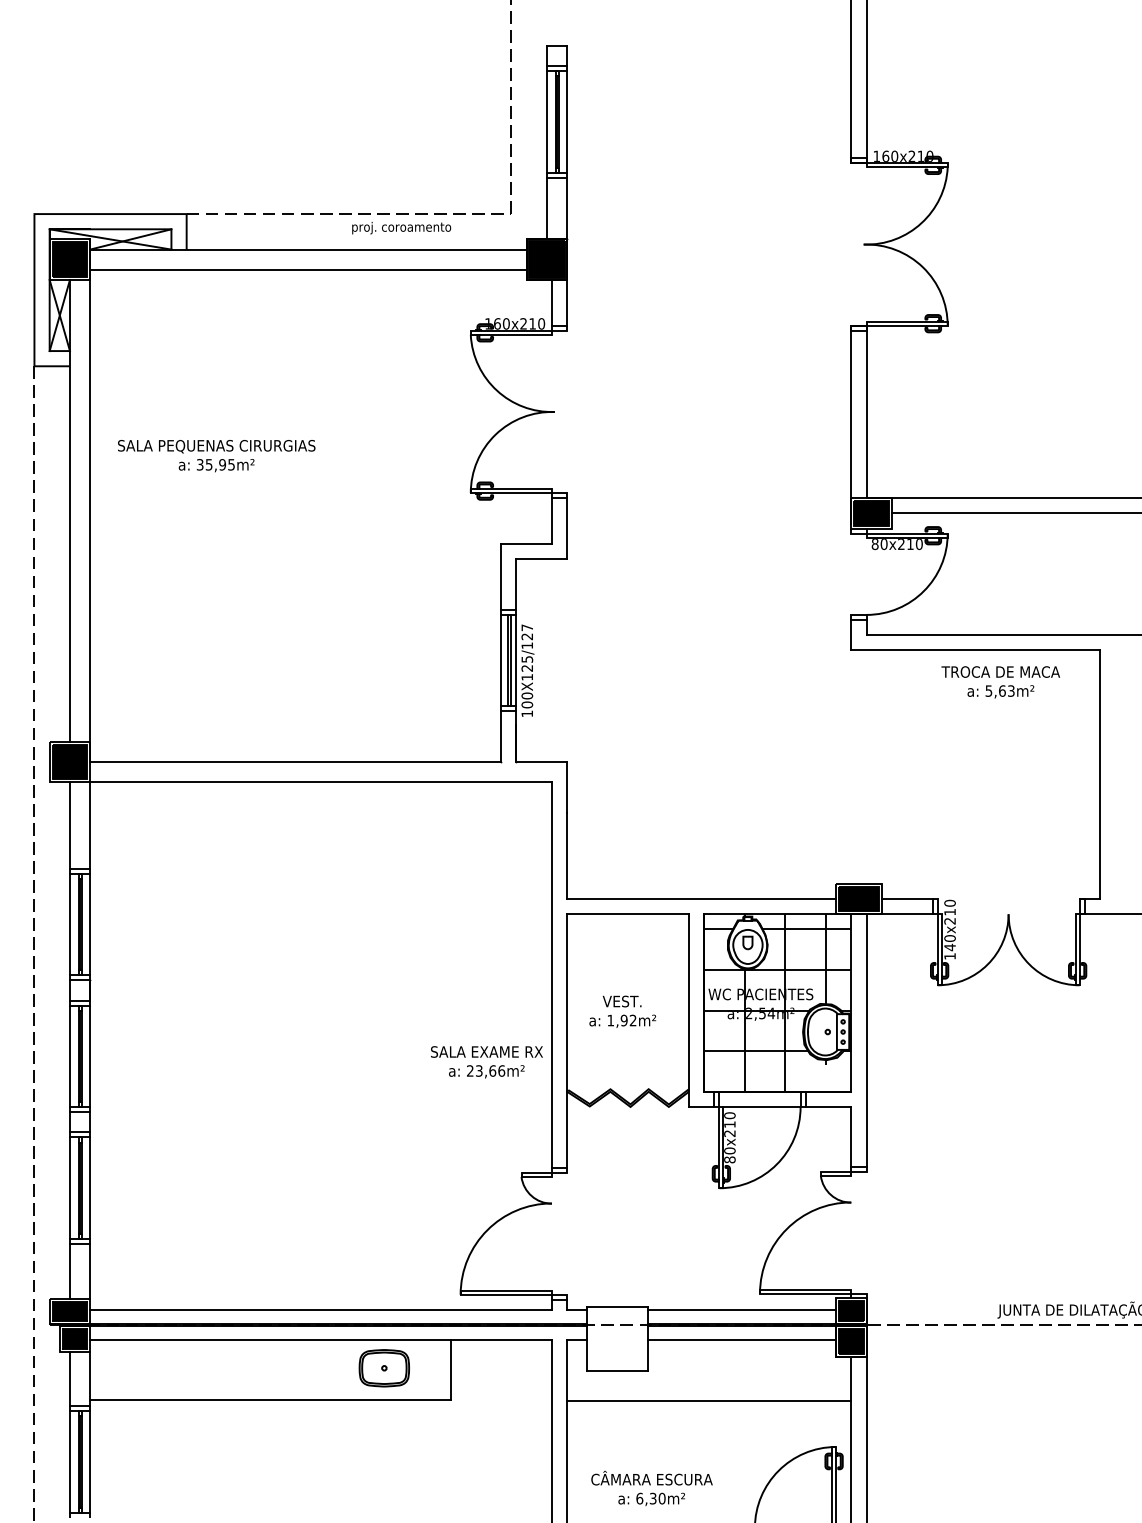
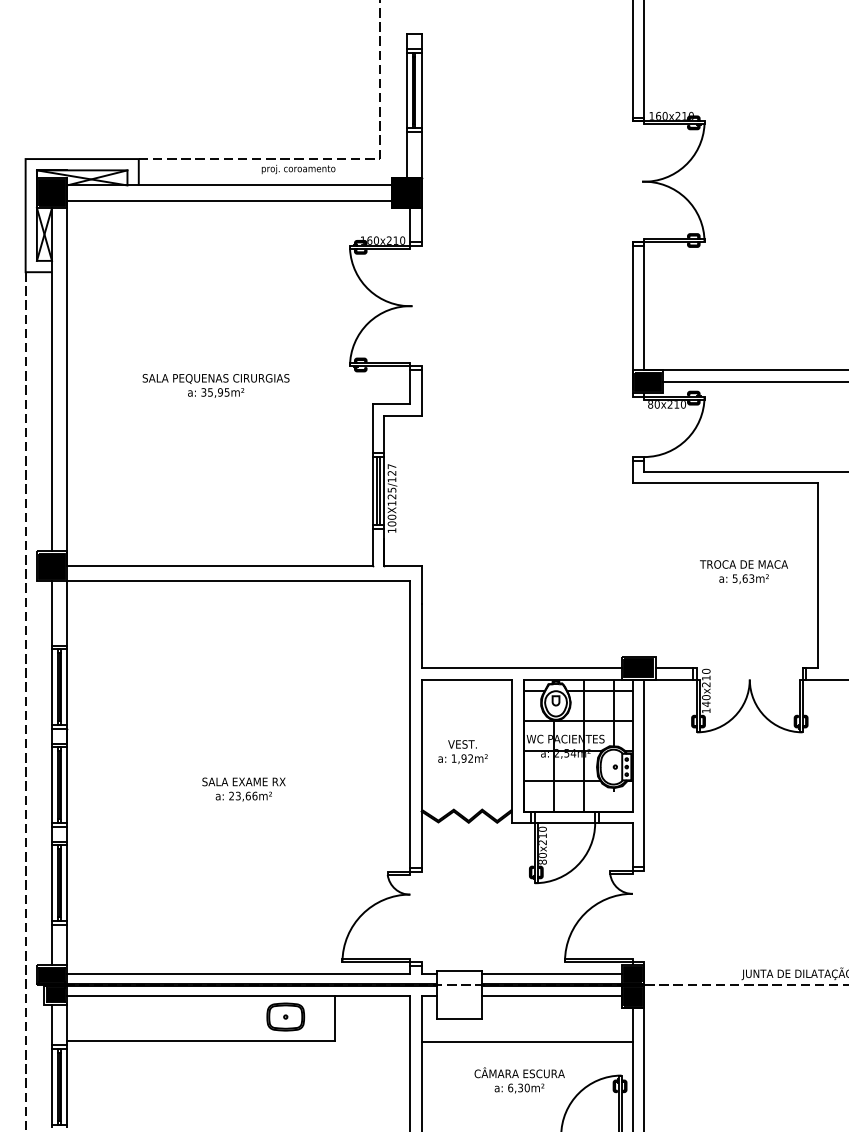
text: (215, 455) -> (215, 385), moved
text: (1000, 682) -> (743, 572), moved
text: (486, 1062) -> (243, 789), moved
text: (651, 1488) -> (519, 1080), moved

